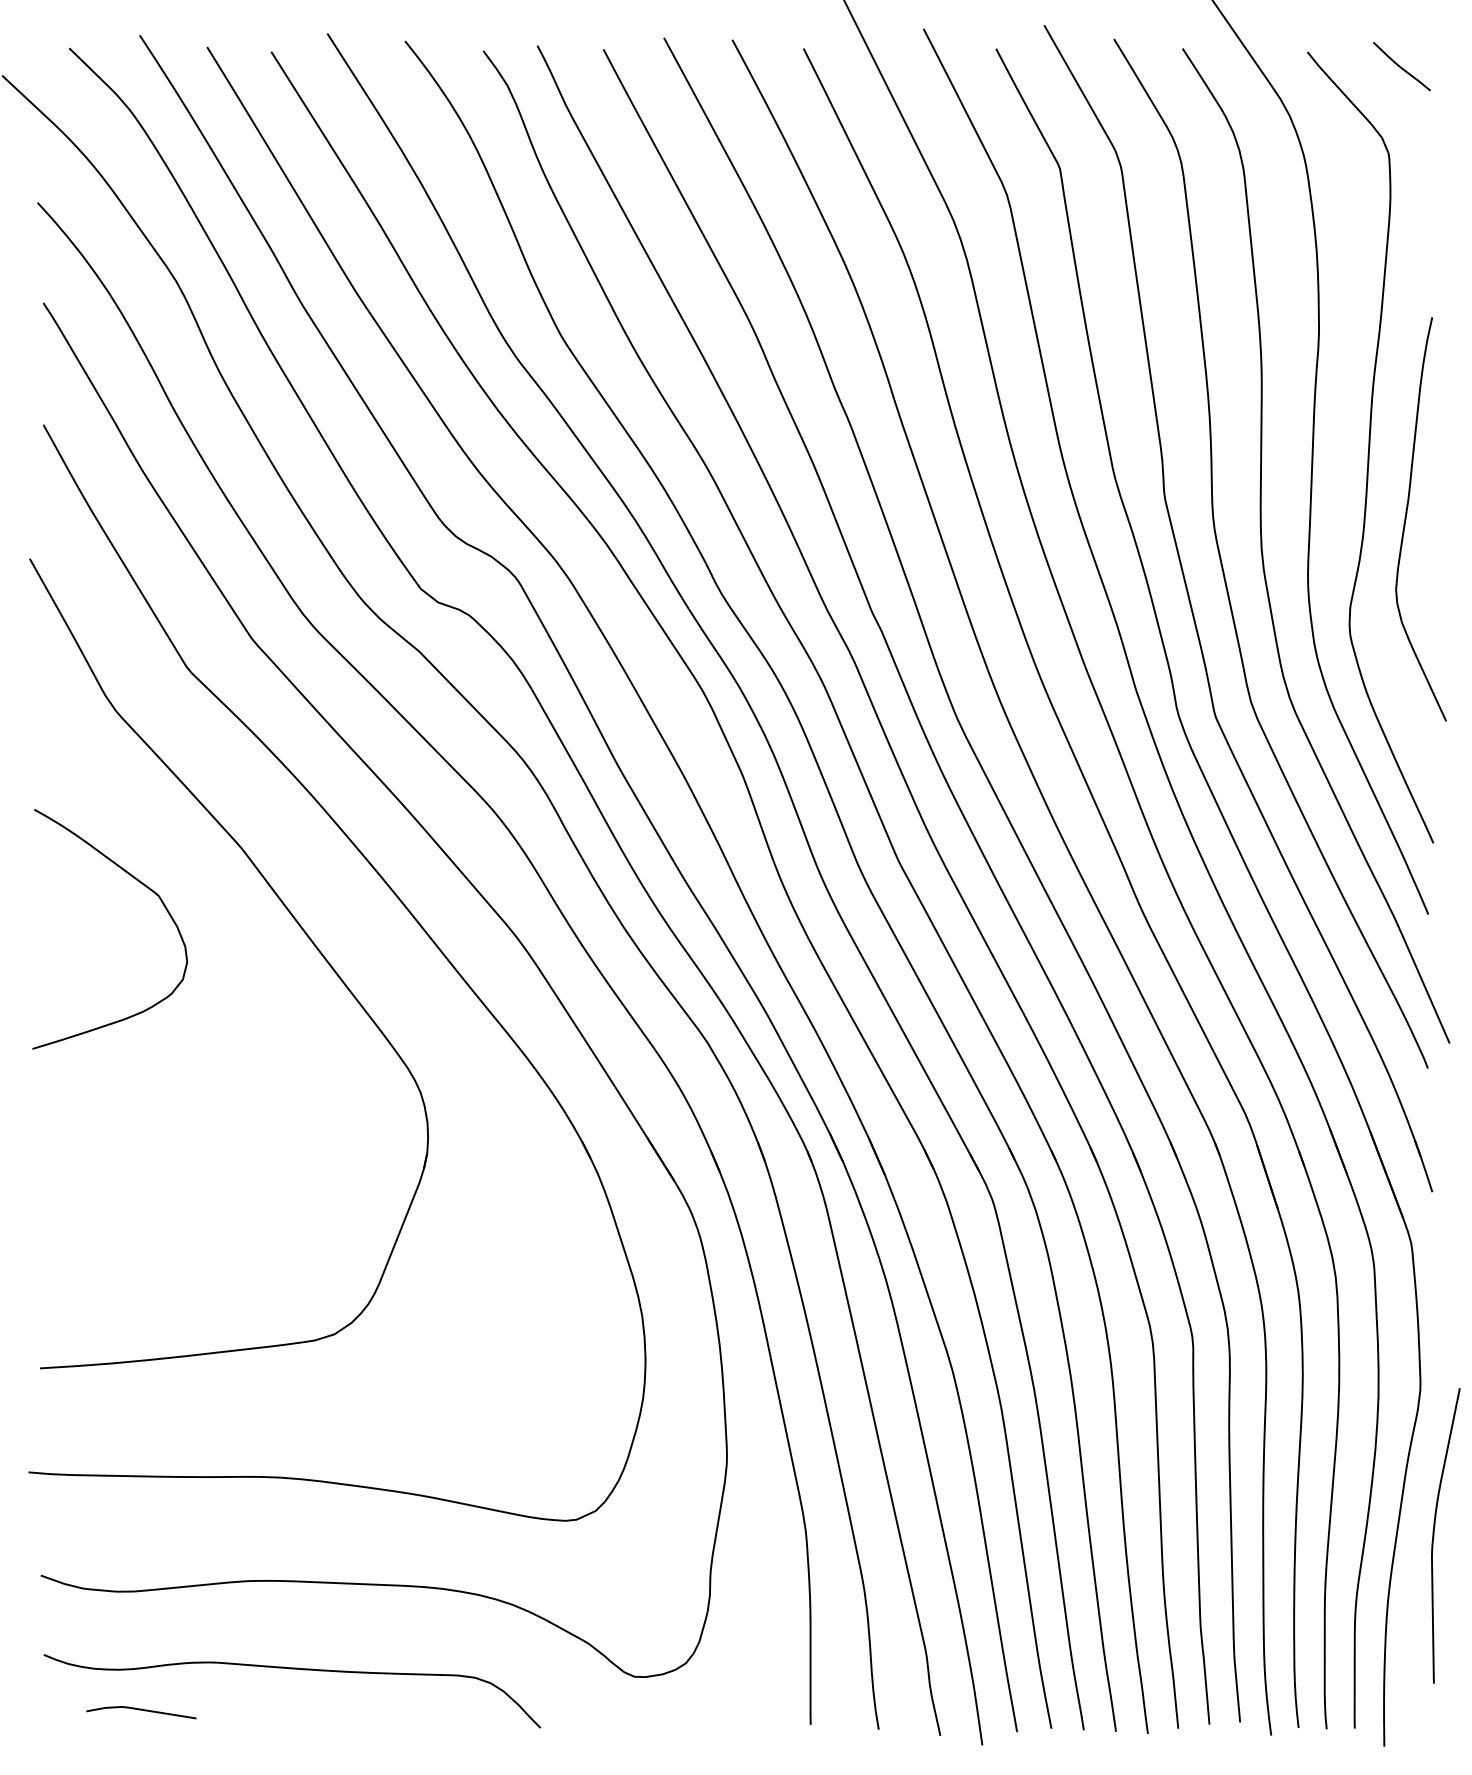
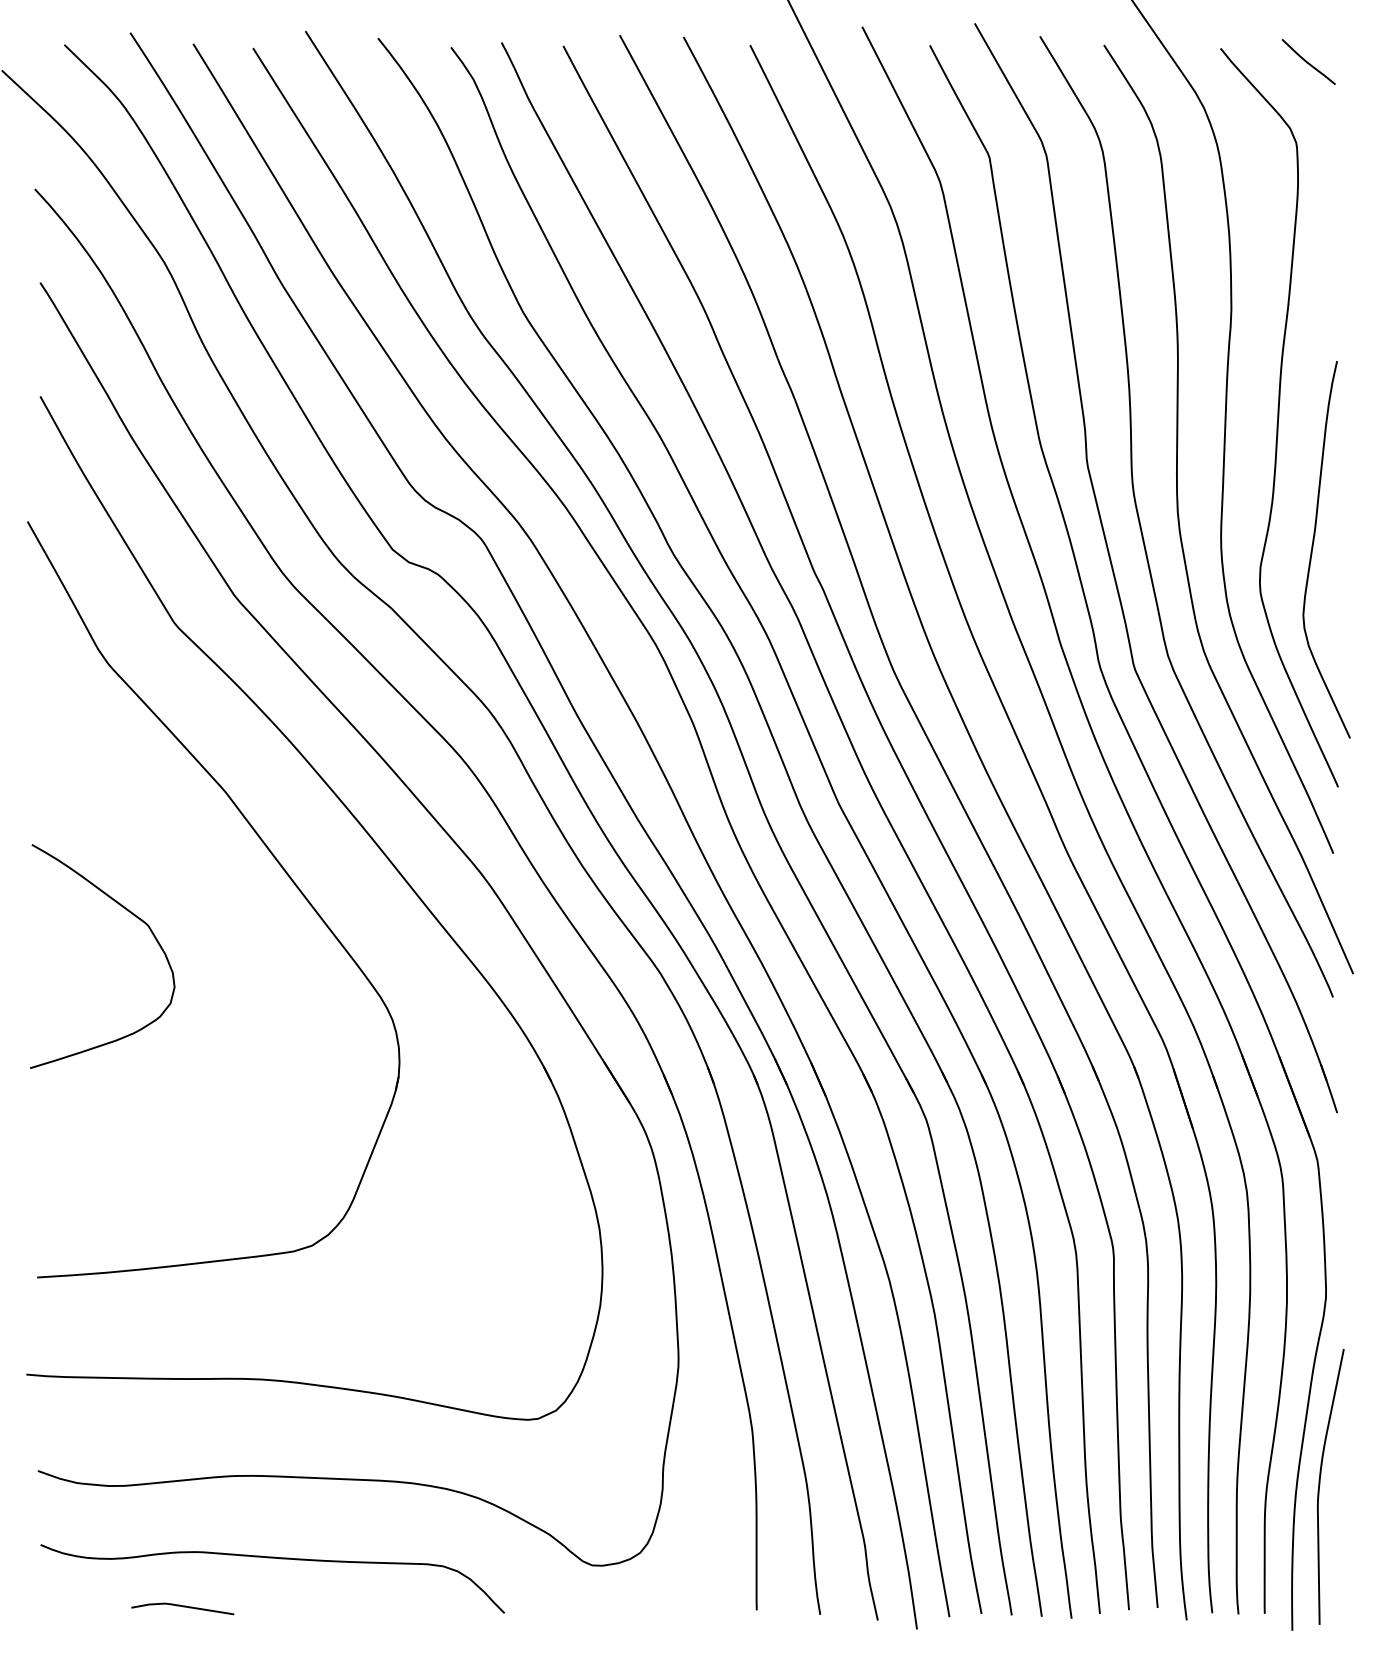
curve: (1406, 518) -> (1313, 548), moved
curve: (144, 886) -> (134, 916), moved
curve: (1434, 1534) -> (1320, 1485), moved
line: (141, 1711) -> (182, 1607), moved

